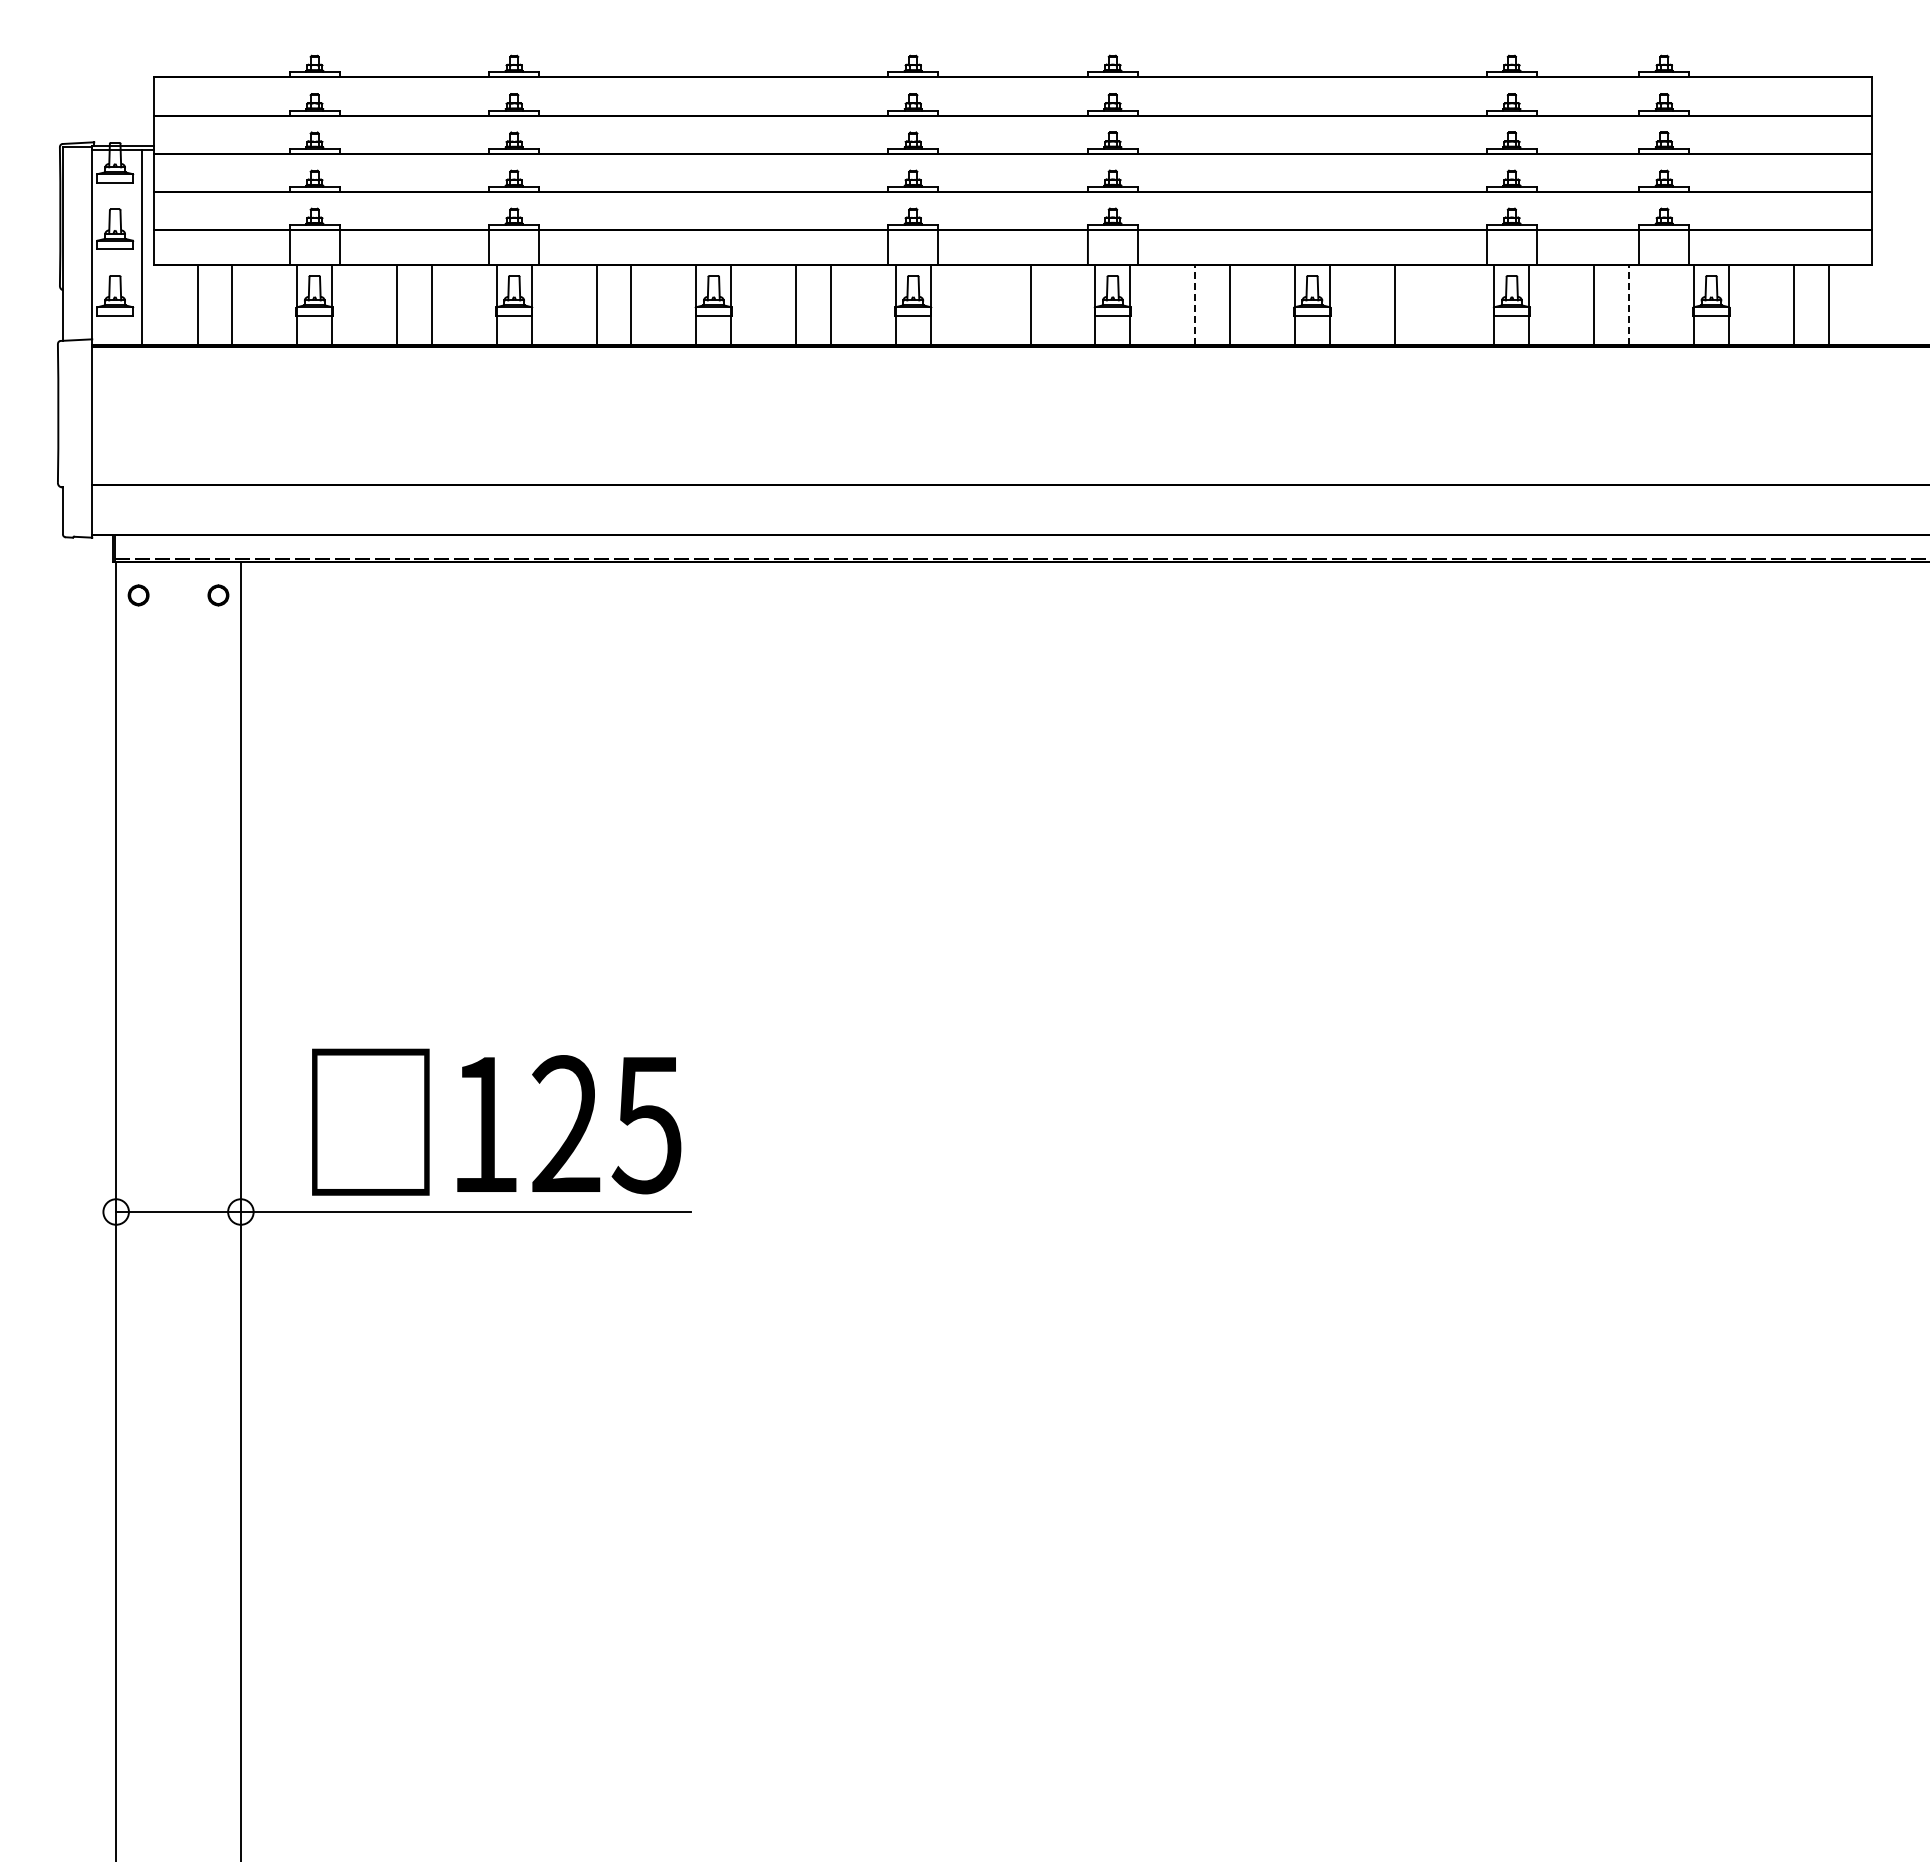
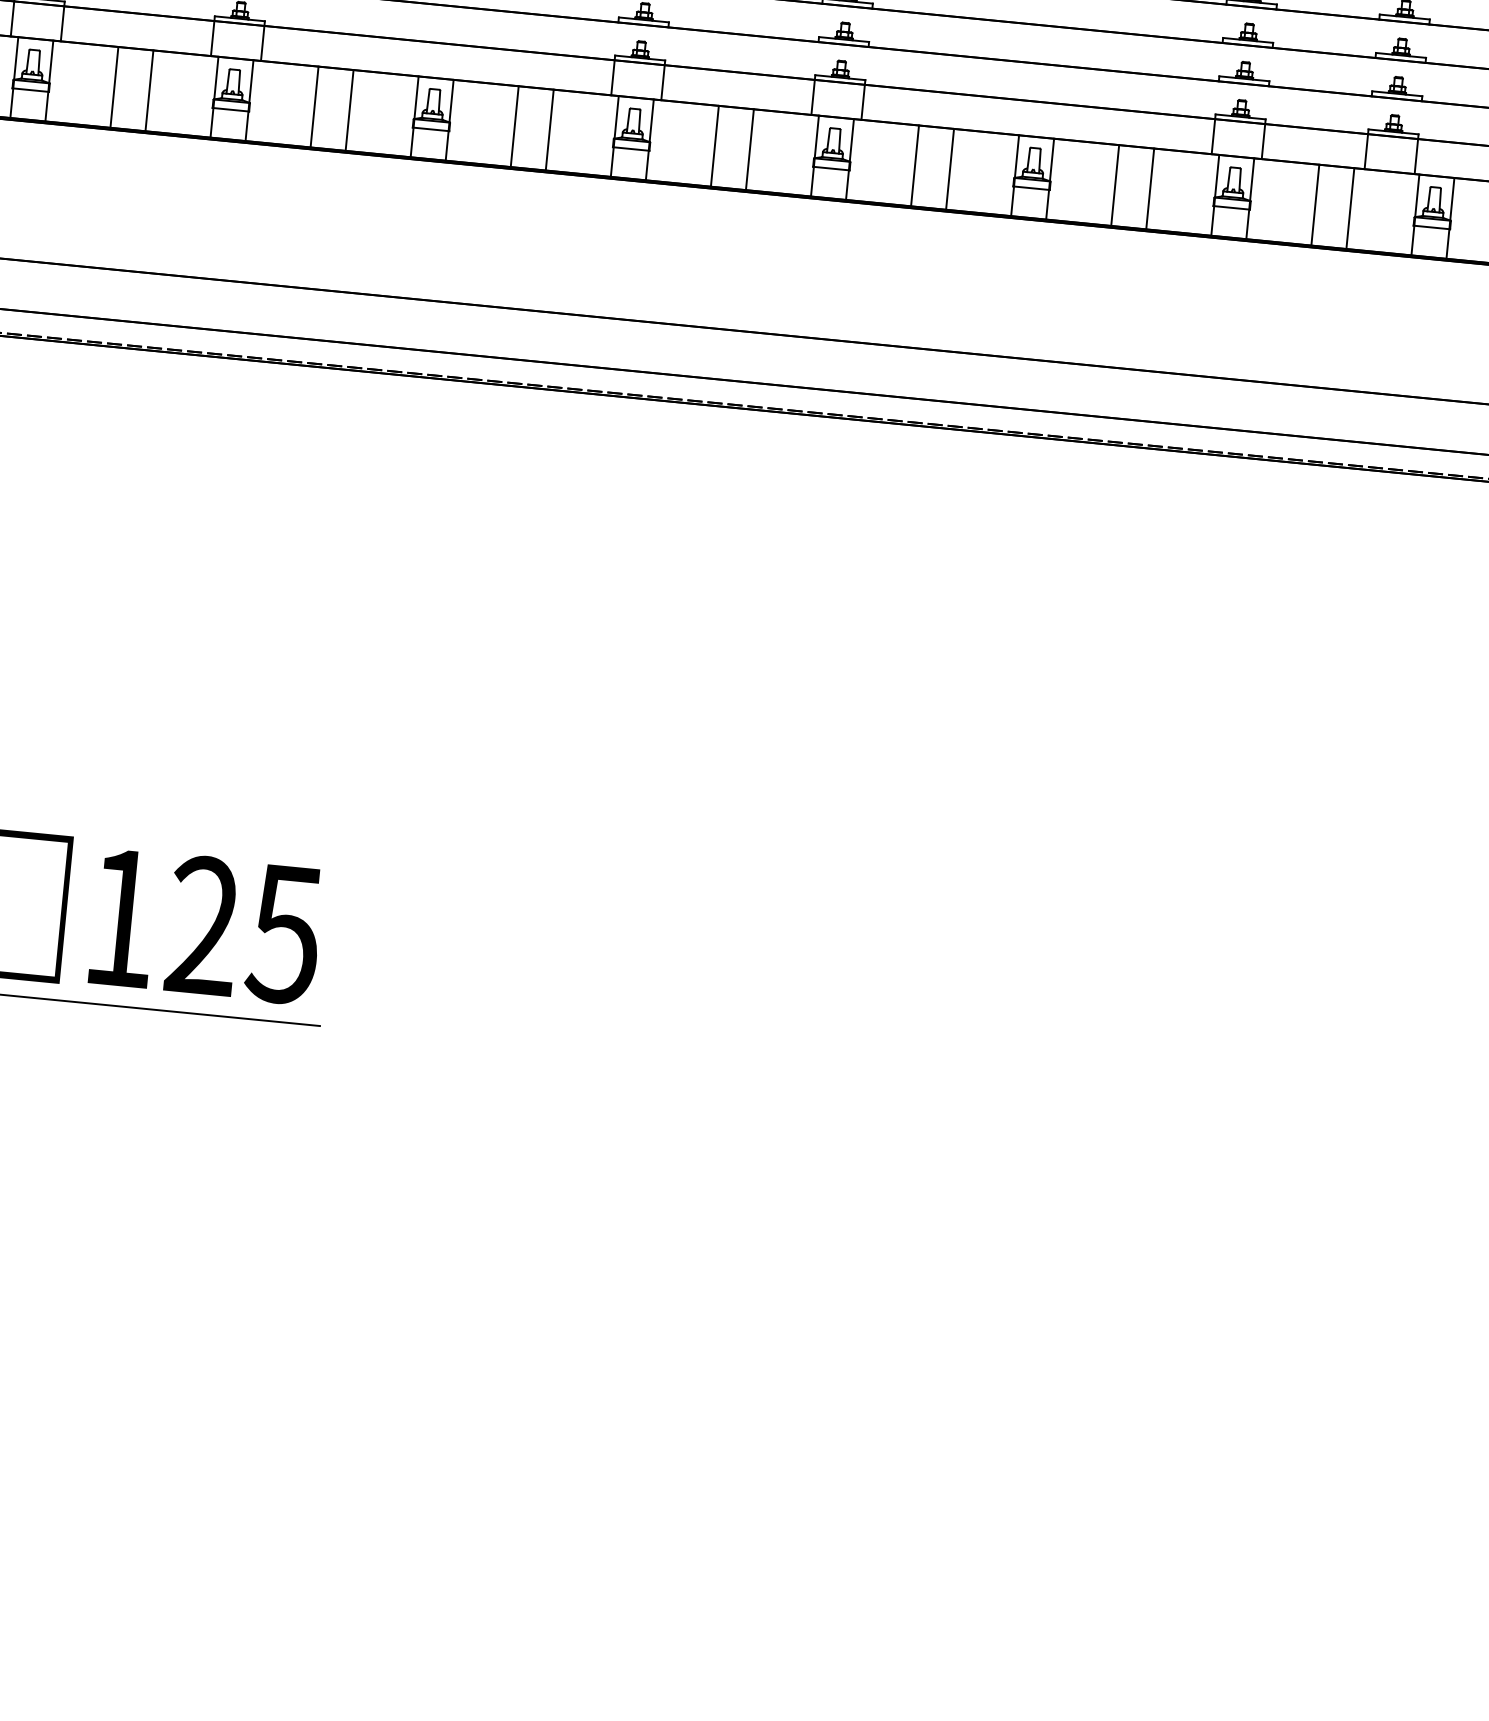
line: (995, 304) -> (714, 145), added
line: (1195, 304) -> (915, 165), dashed -> solid
line: (1429, 304) -> (1150, 188), added
line: (1629, 304) -> (1350, 208), dashed -> solid

